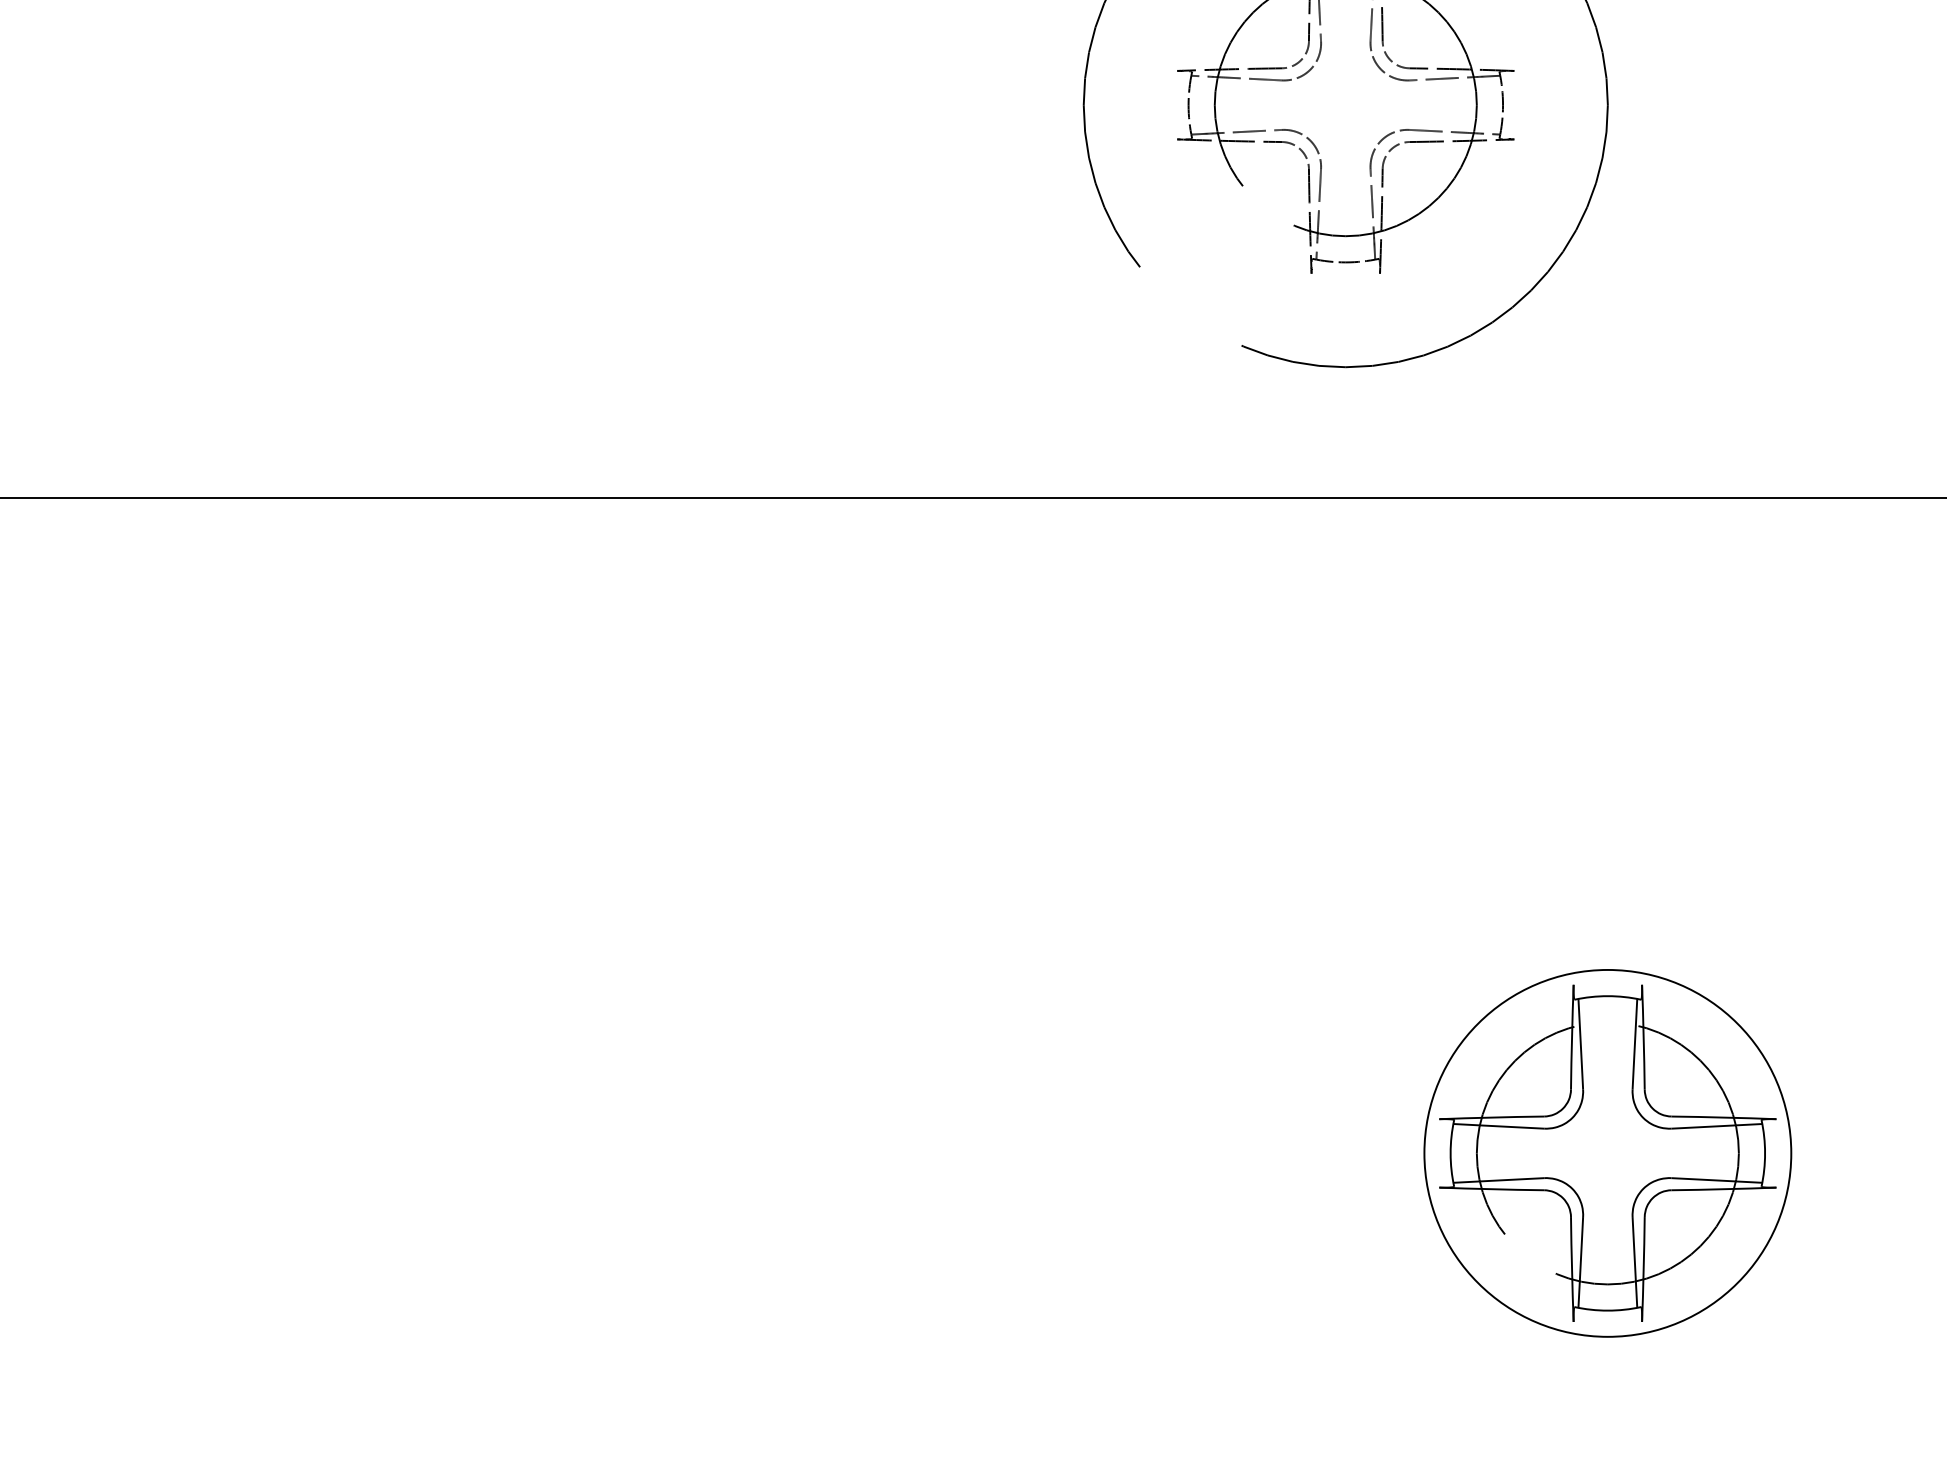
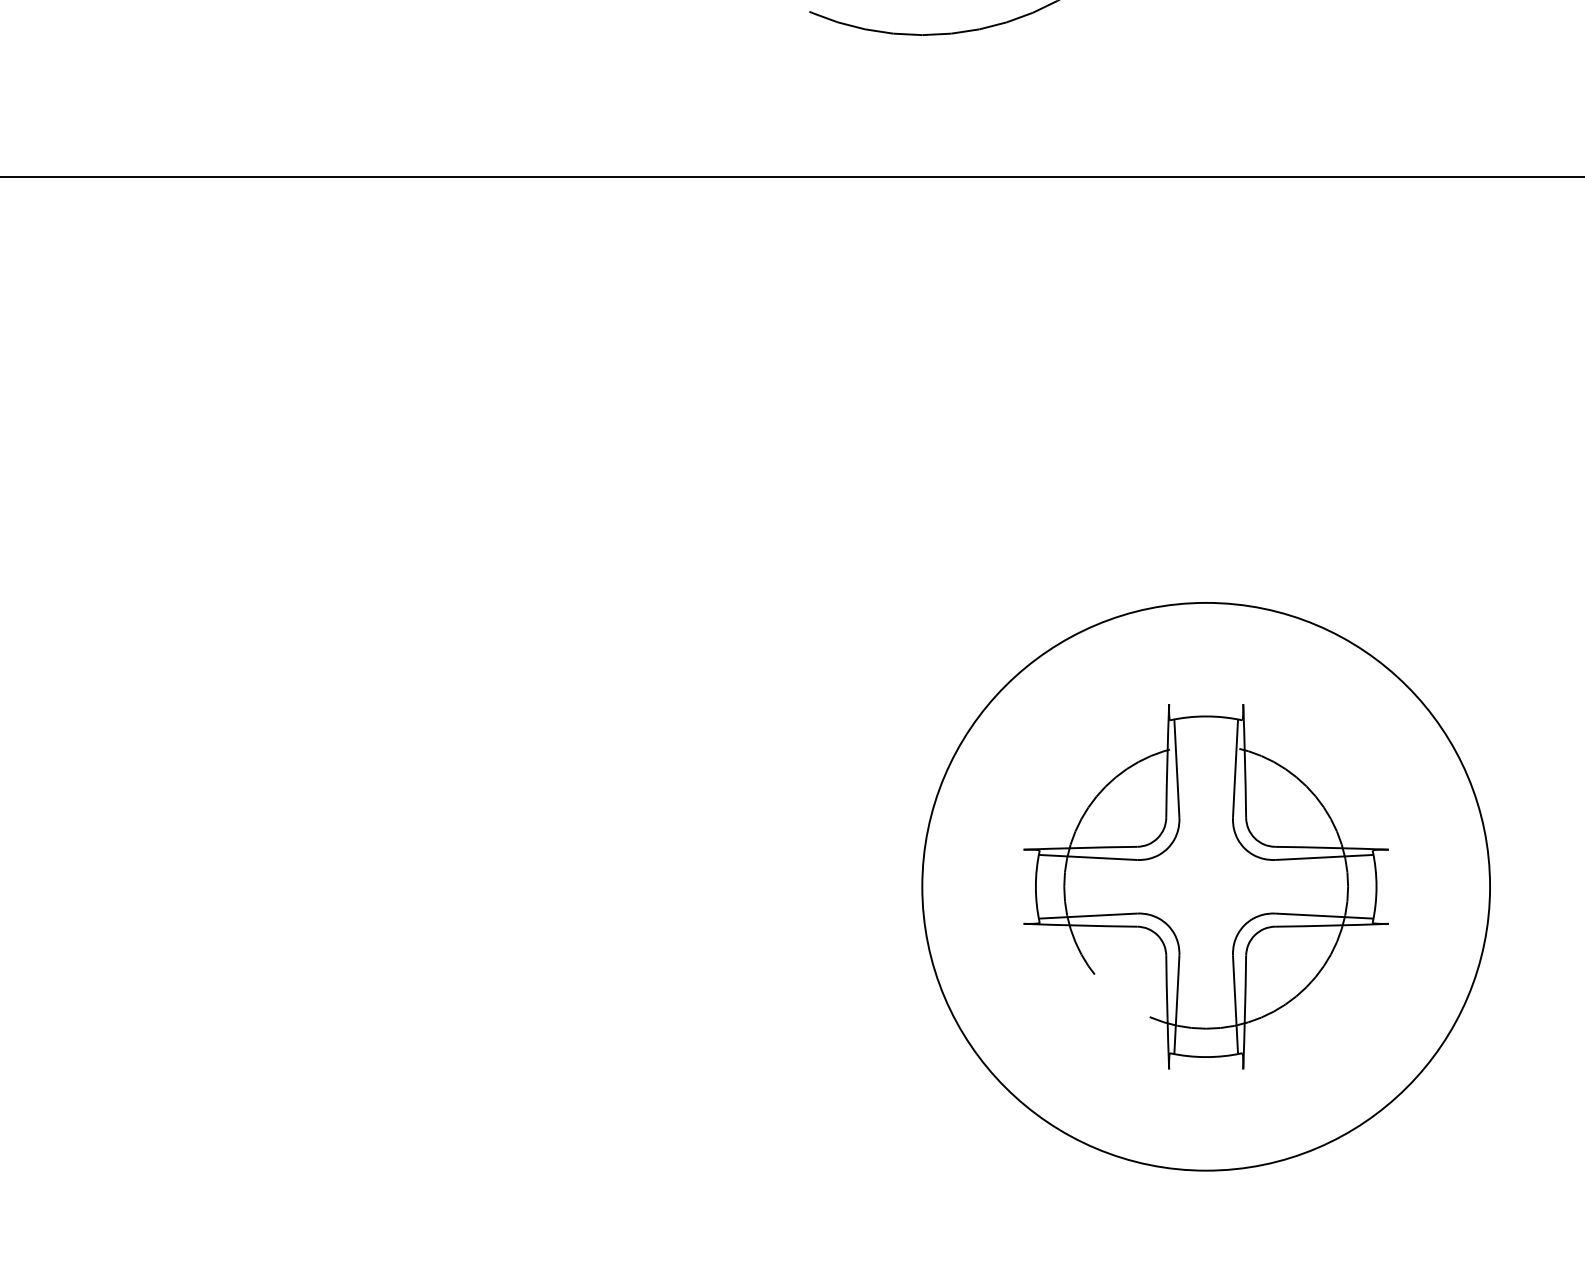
circle: (1607, 1153) -> (1205, 886), size x1.43

